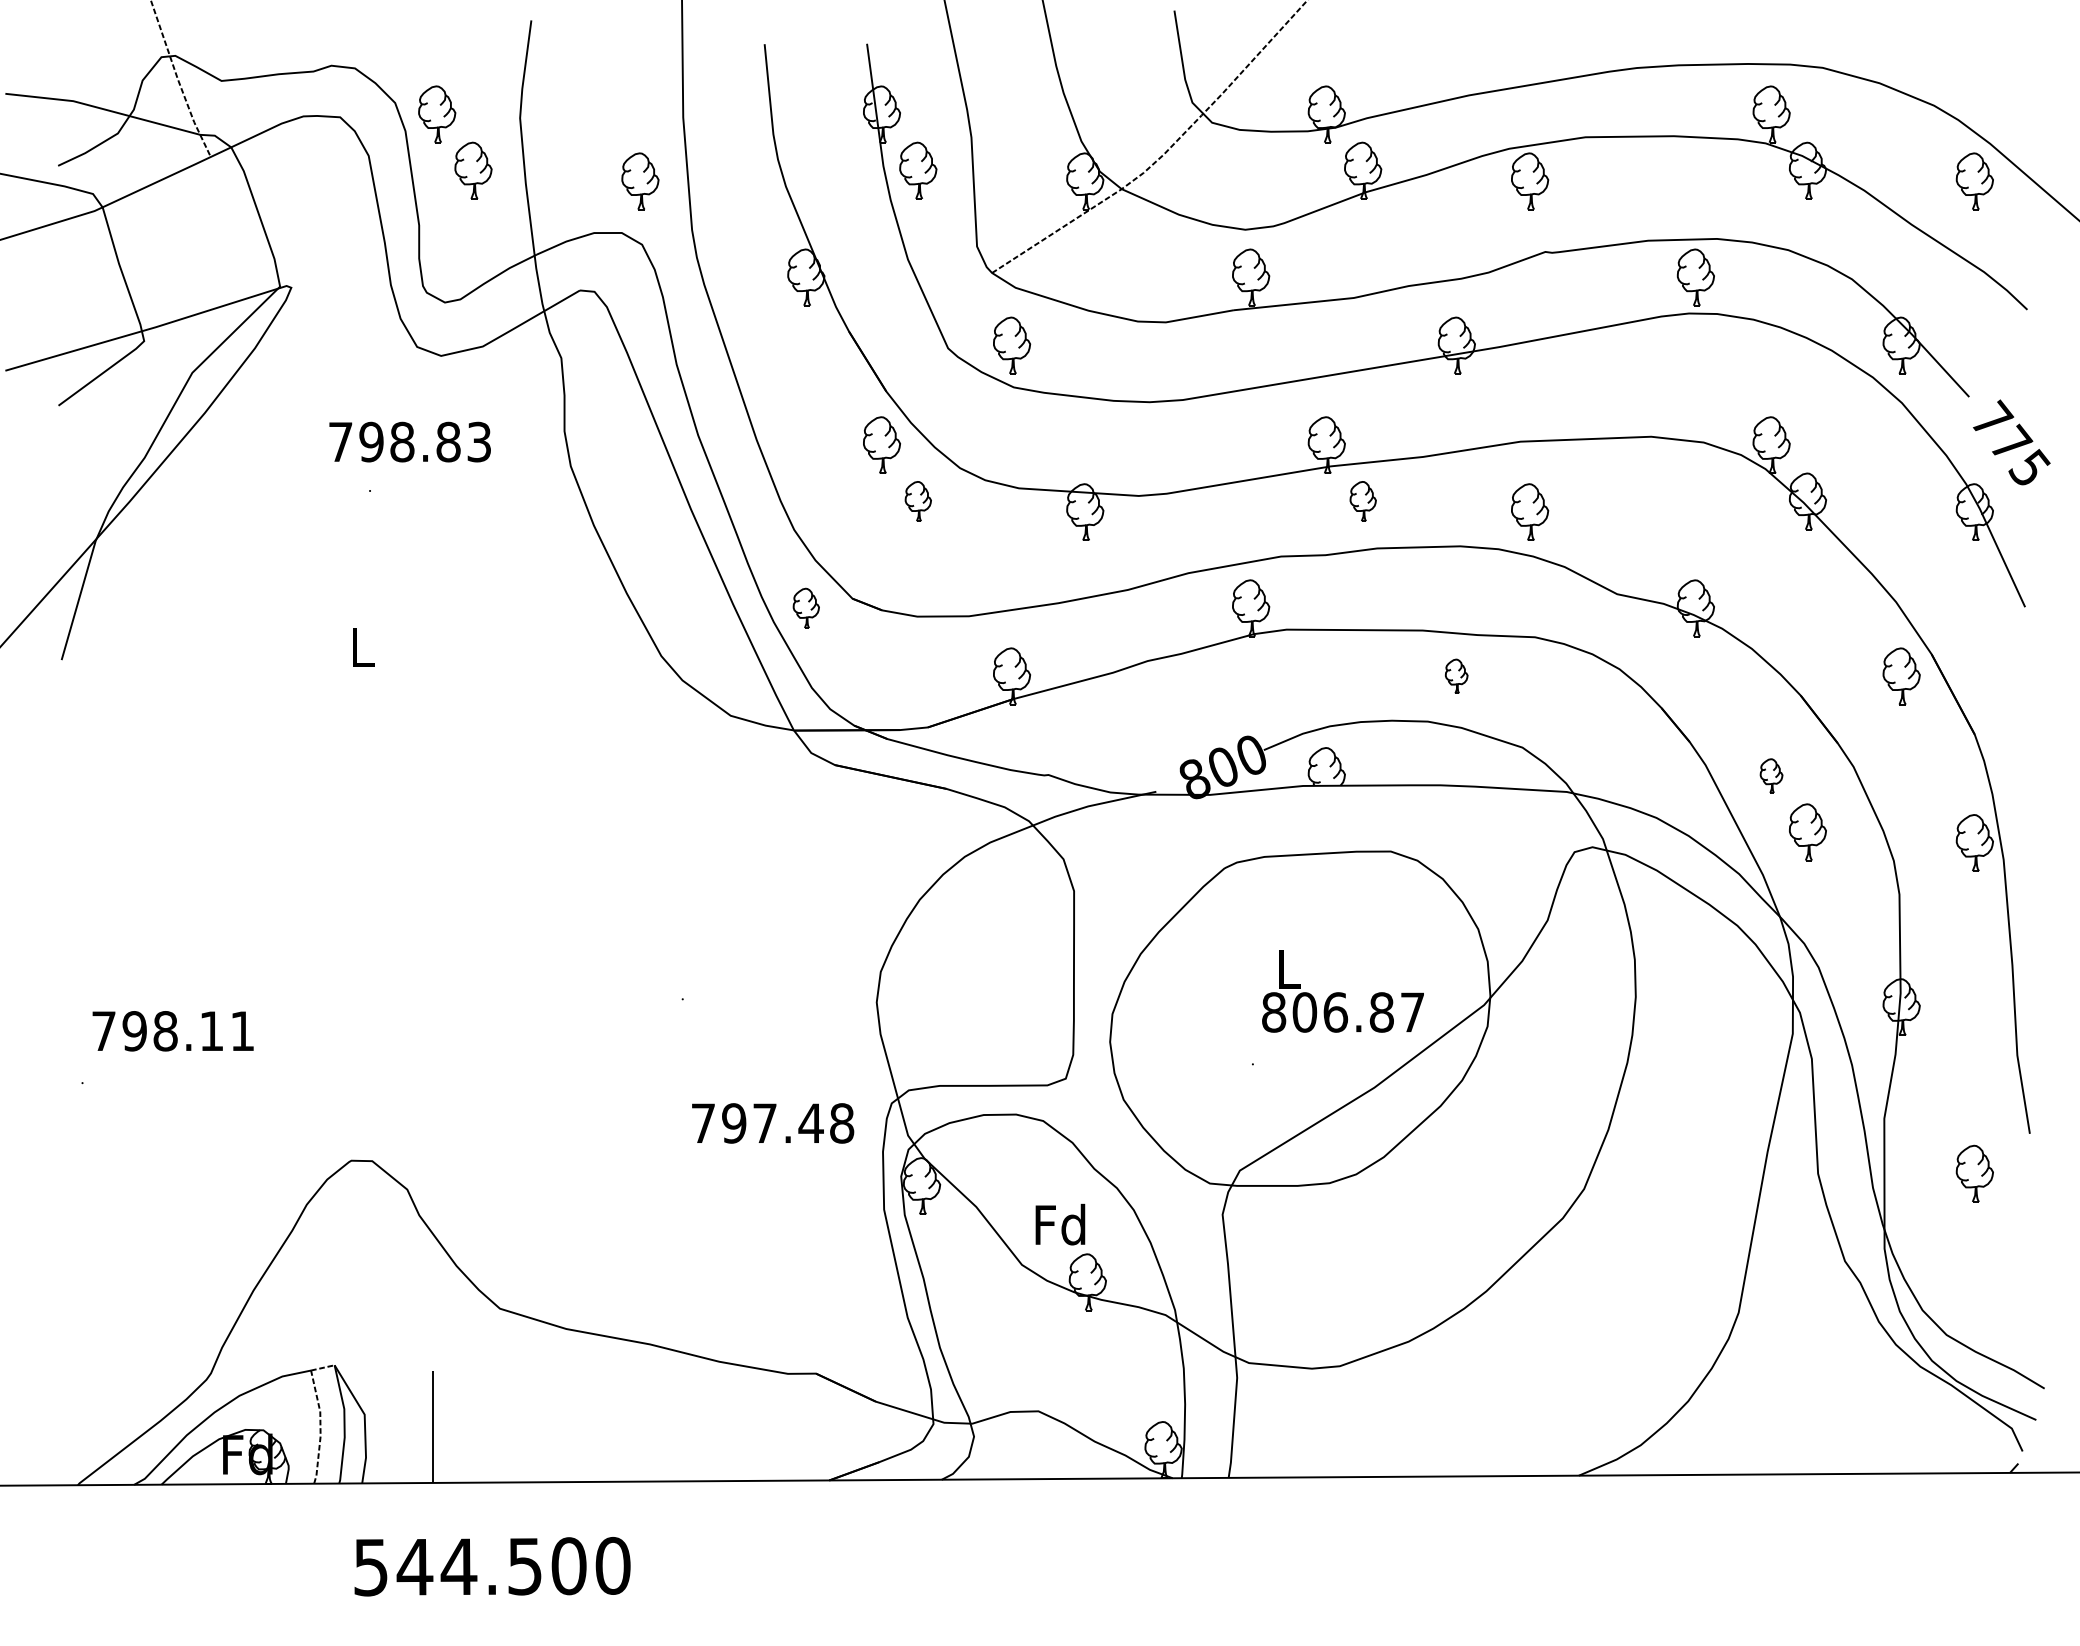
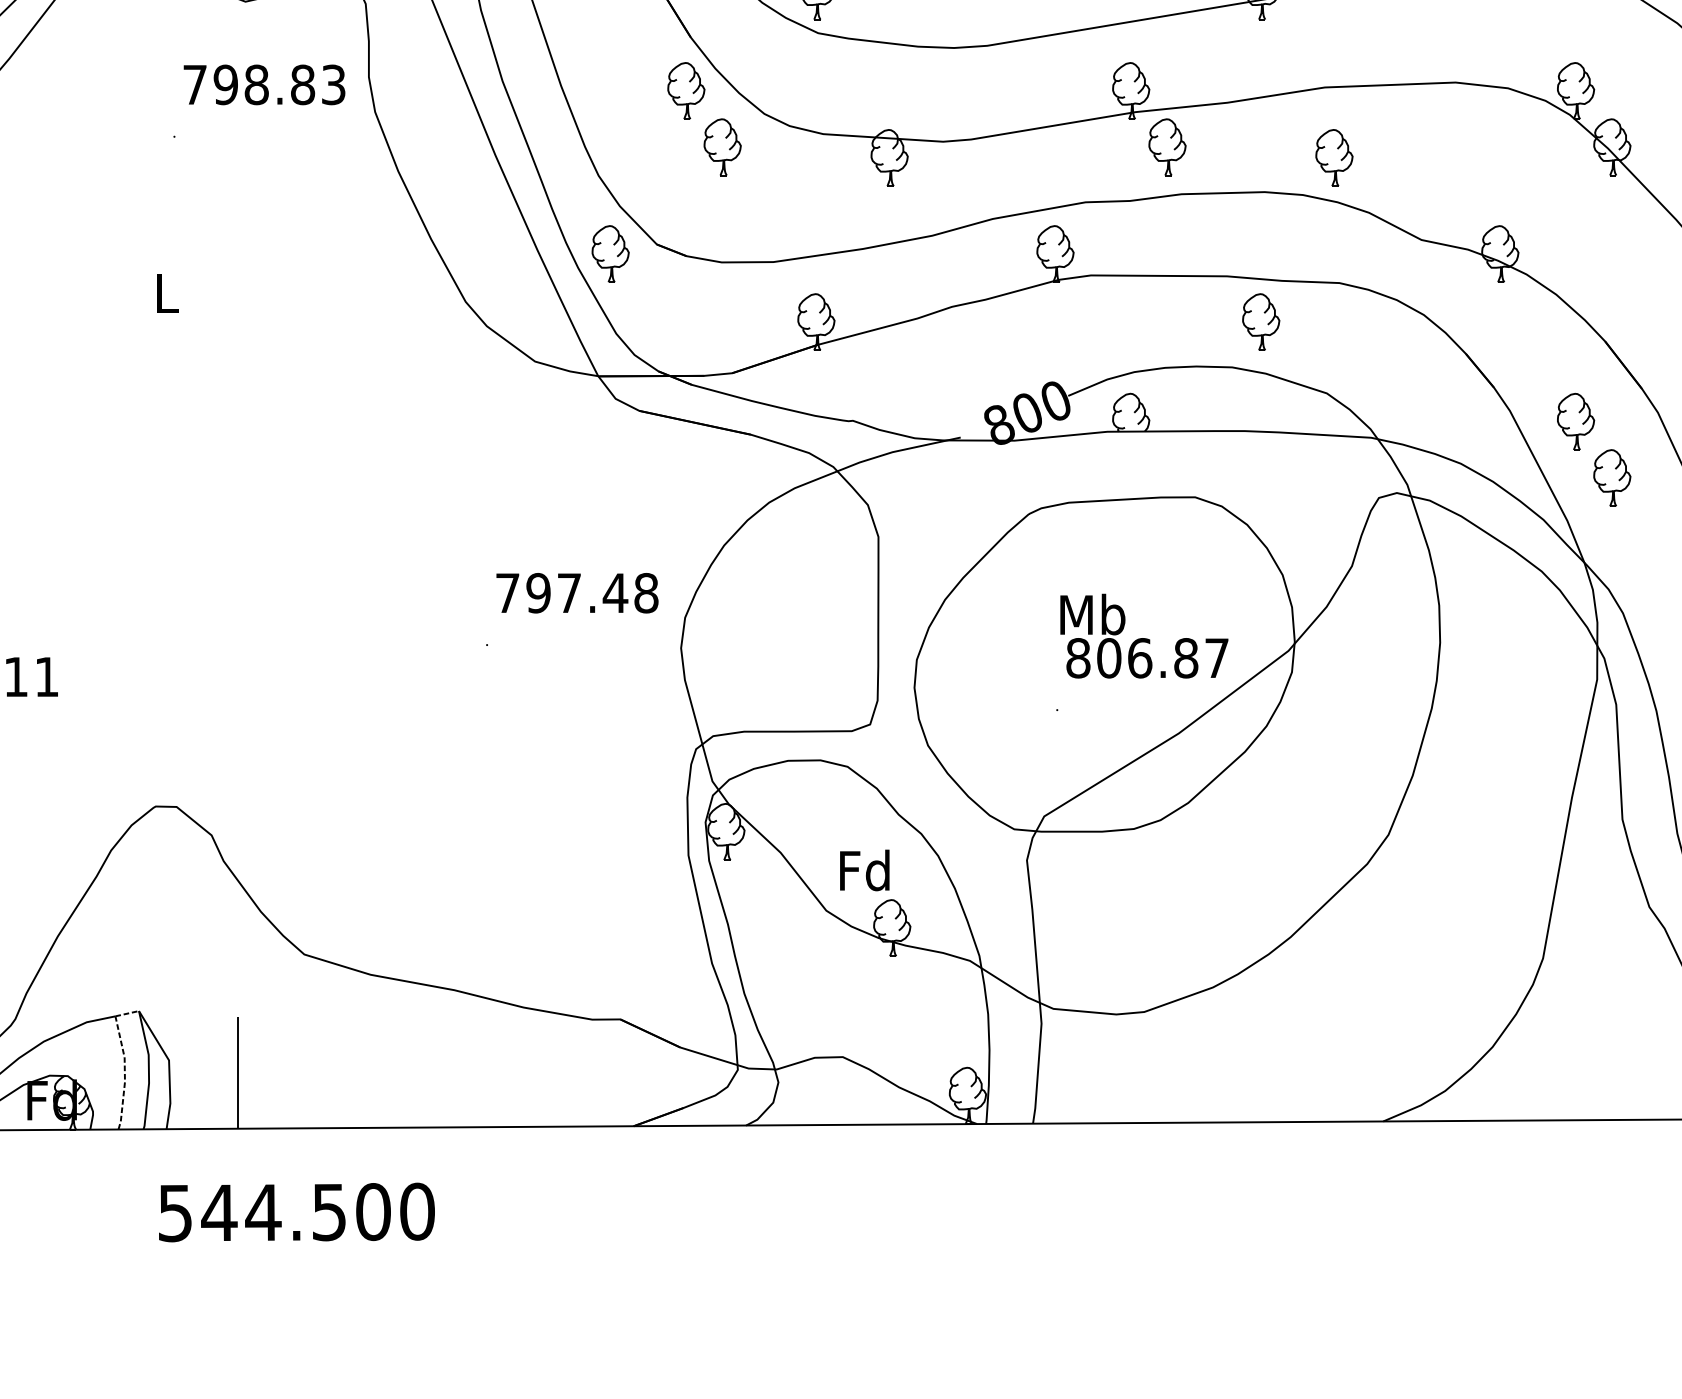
text: (409, 441) -> (263, 84), moved
part: (918, 501) -> (722, 147), size x1.43
part: (1363, 501) -> (1167, 147), size x1.43
part: (806, 608) -> (610, 254), size x1.43
part: (1456, 676) -> (1260, 322), size x1.67
part: (1771, 775) -> (1575, 421), size x1.67
text: (1288, 968) -> (1092, 614), L -> Mb
text: (773, 1123) -> (577, 593), moved

